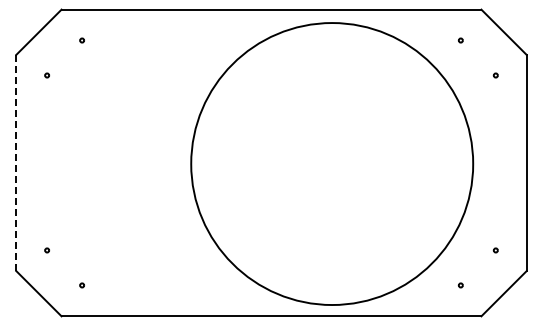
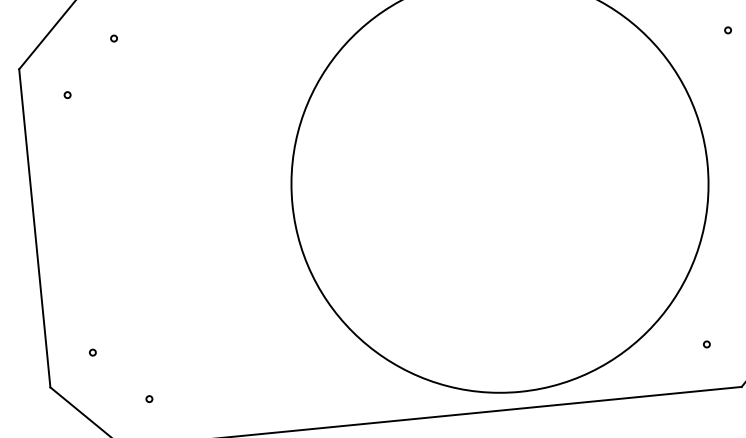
line: (16, 163) -> (35, 229), dashed -> solid

